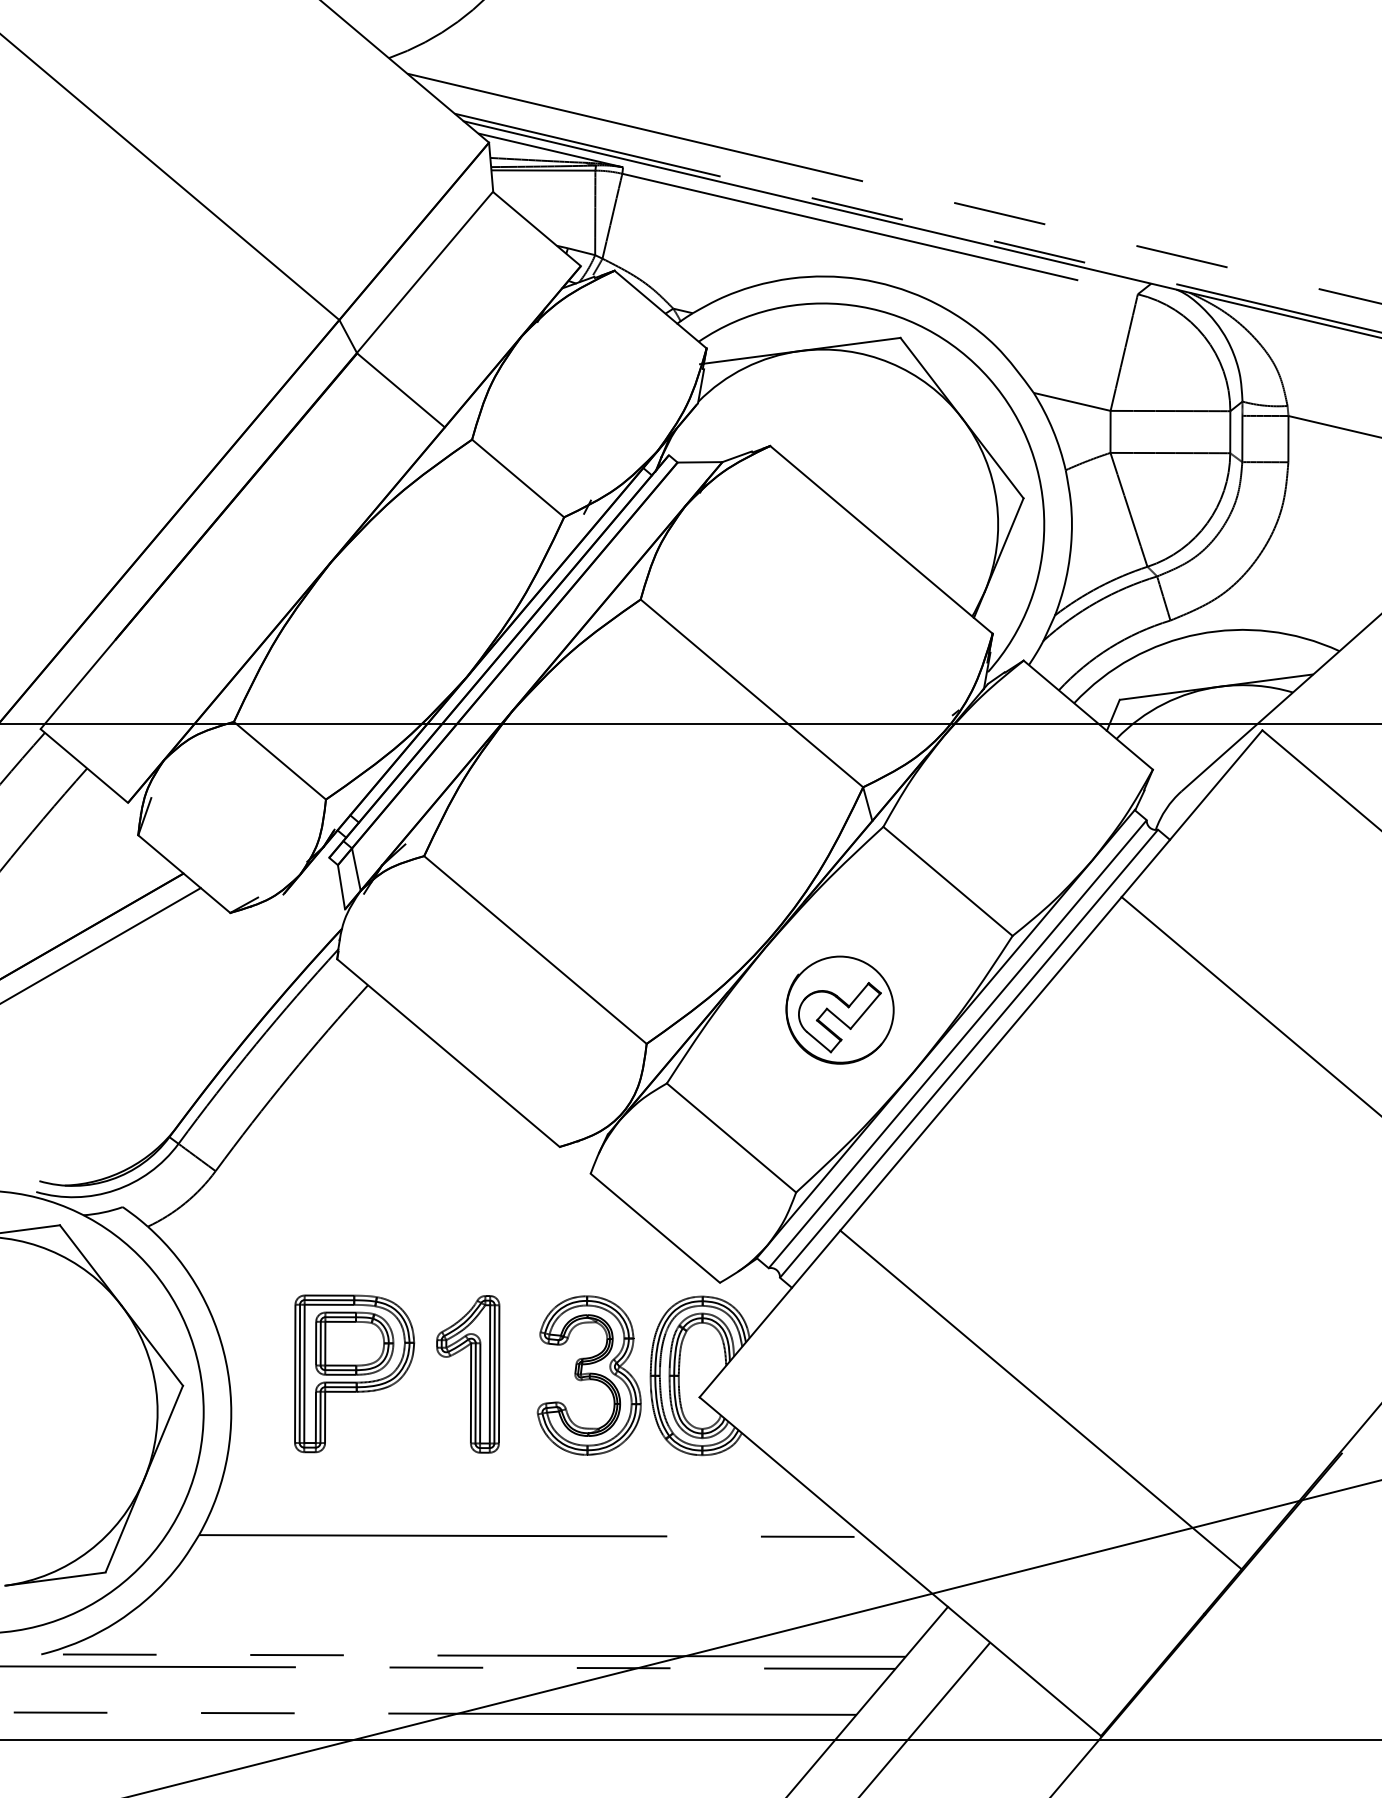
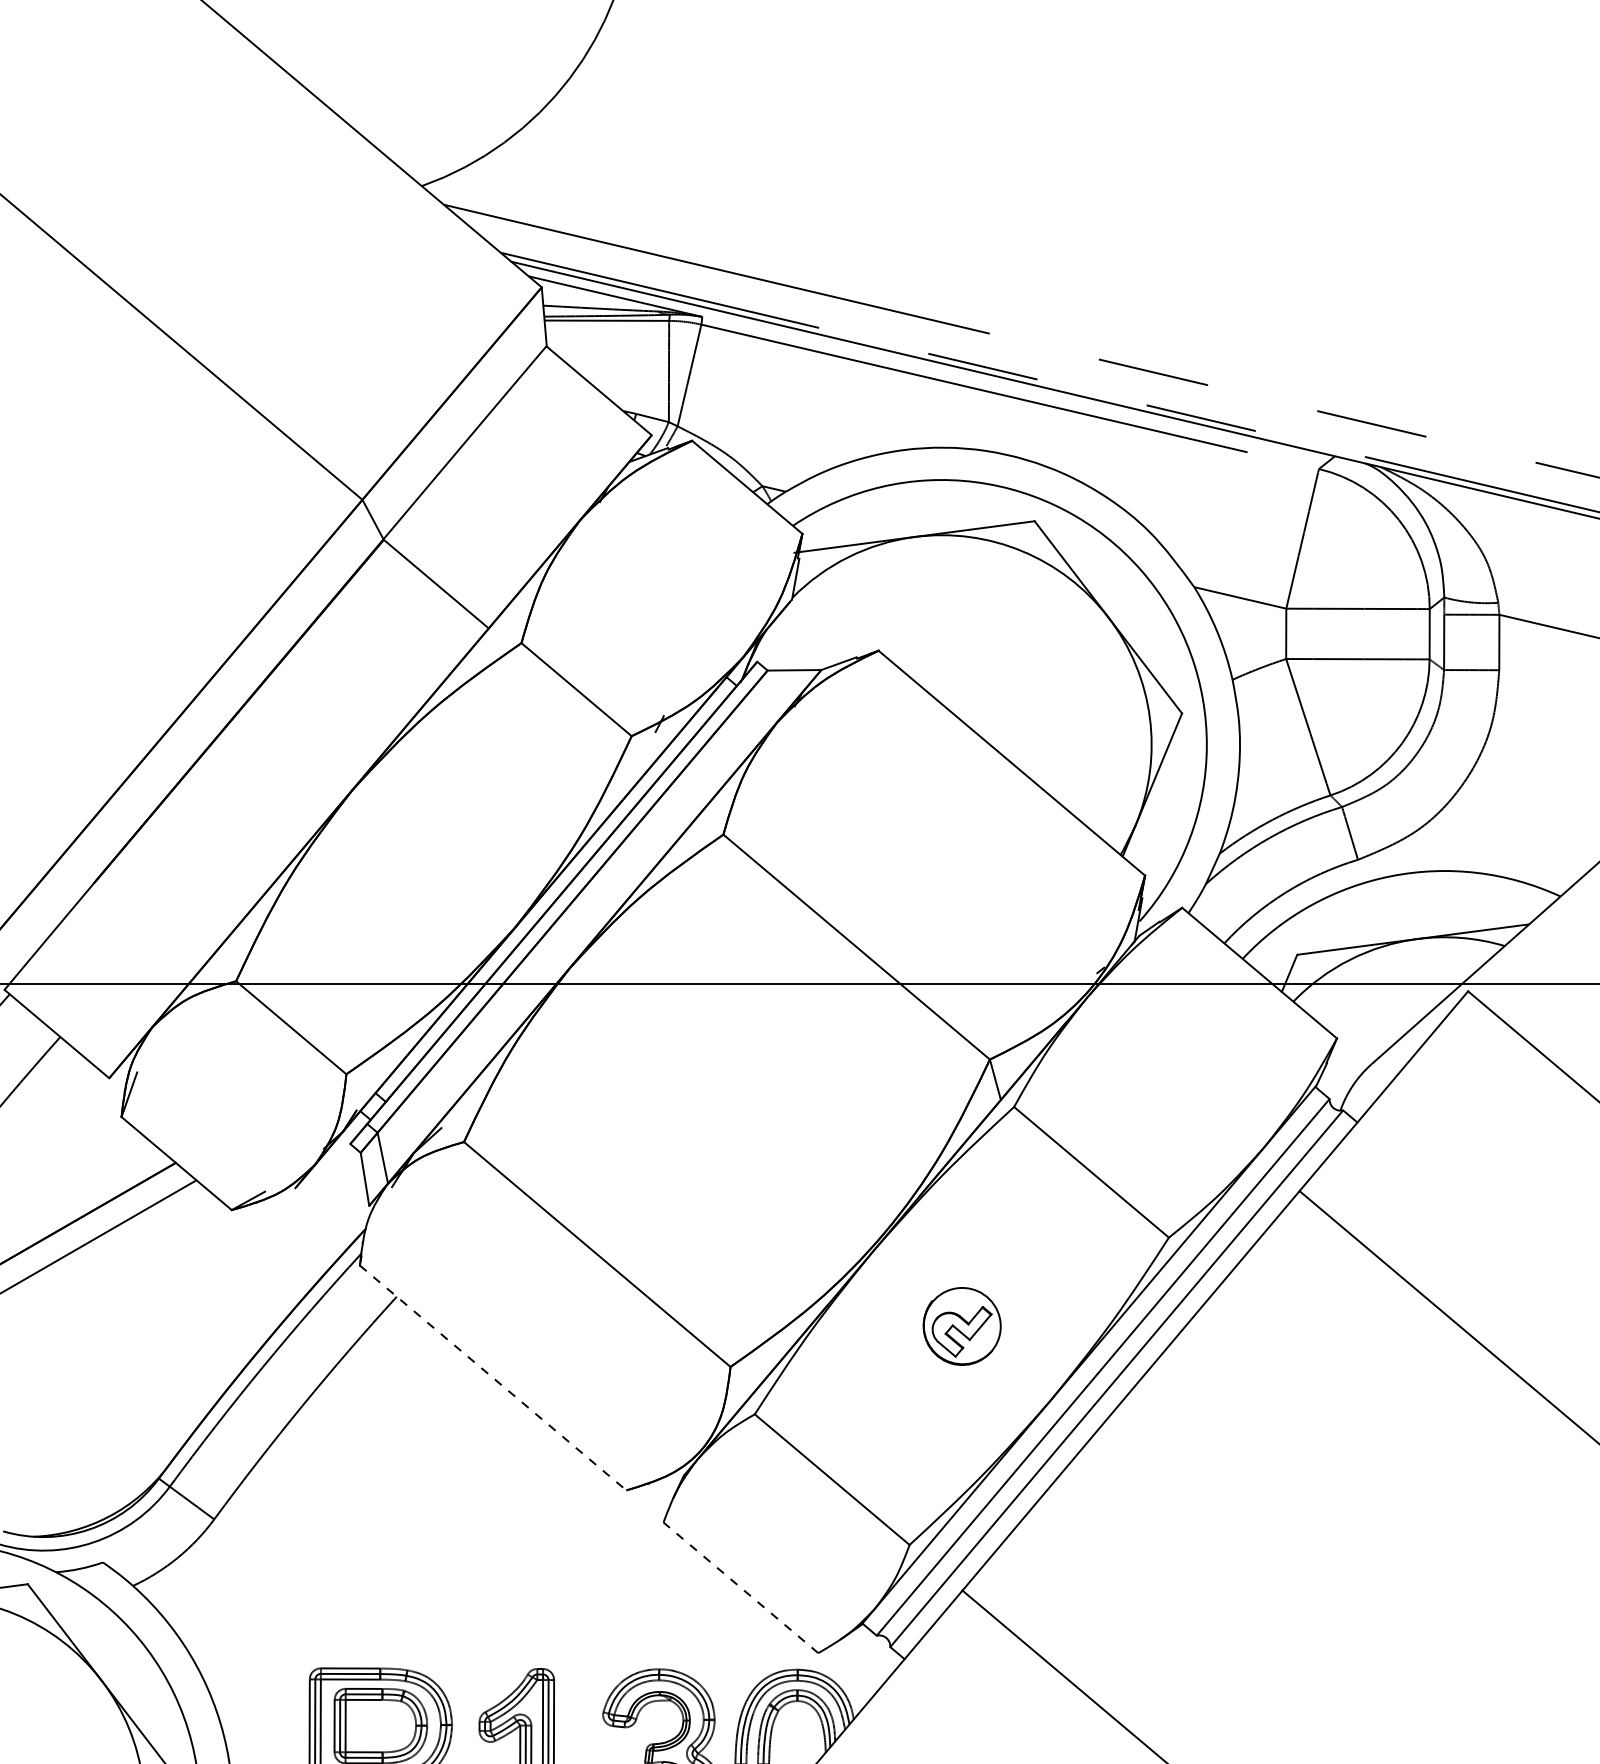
part: (839, 1009) -> (961, 1325), size x0.6
line: (448, 1053) -> (493, 1378), solid -> dashed
line: (655, 1228) -> (741, 1588), solid -> dashed

